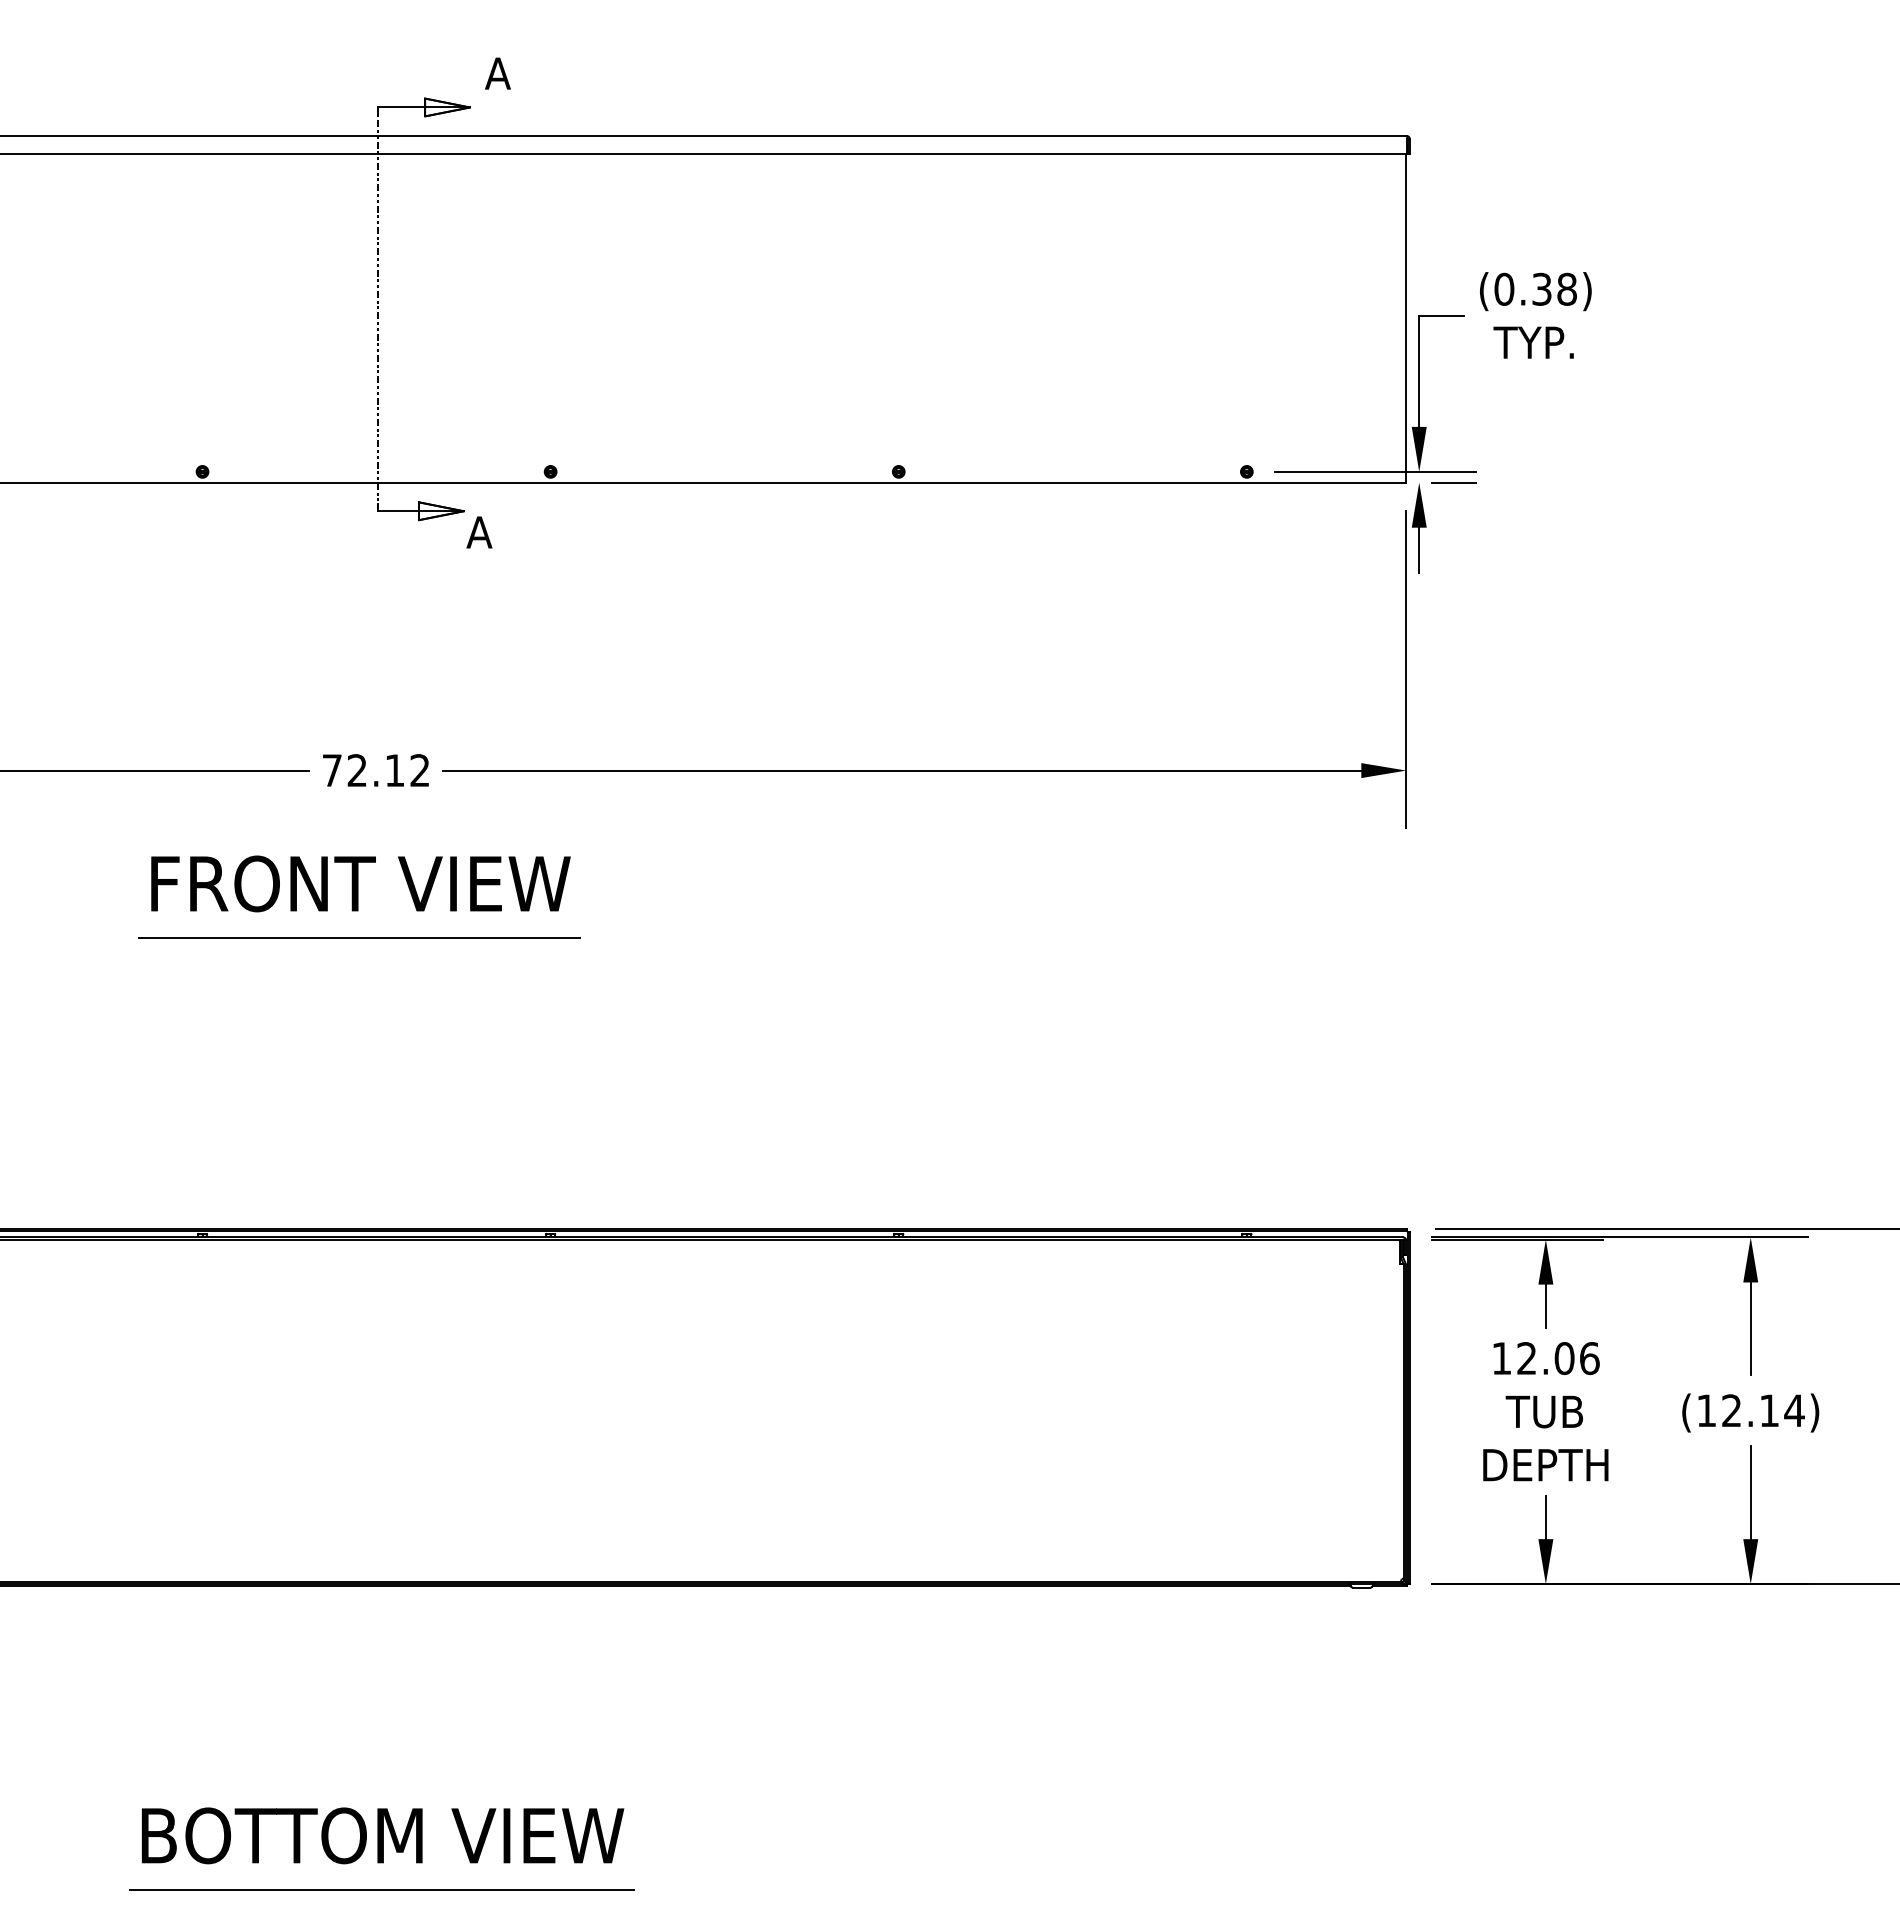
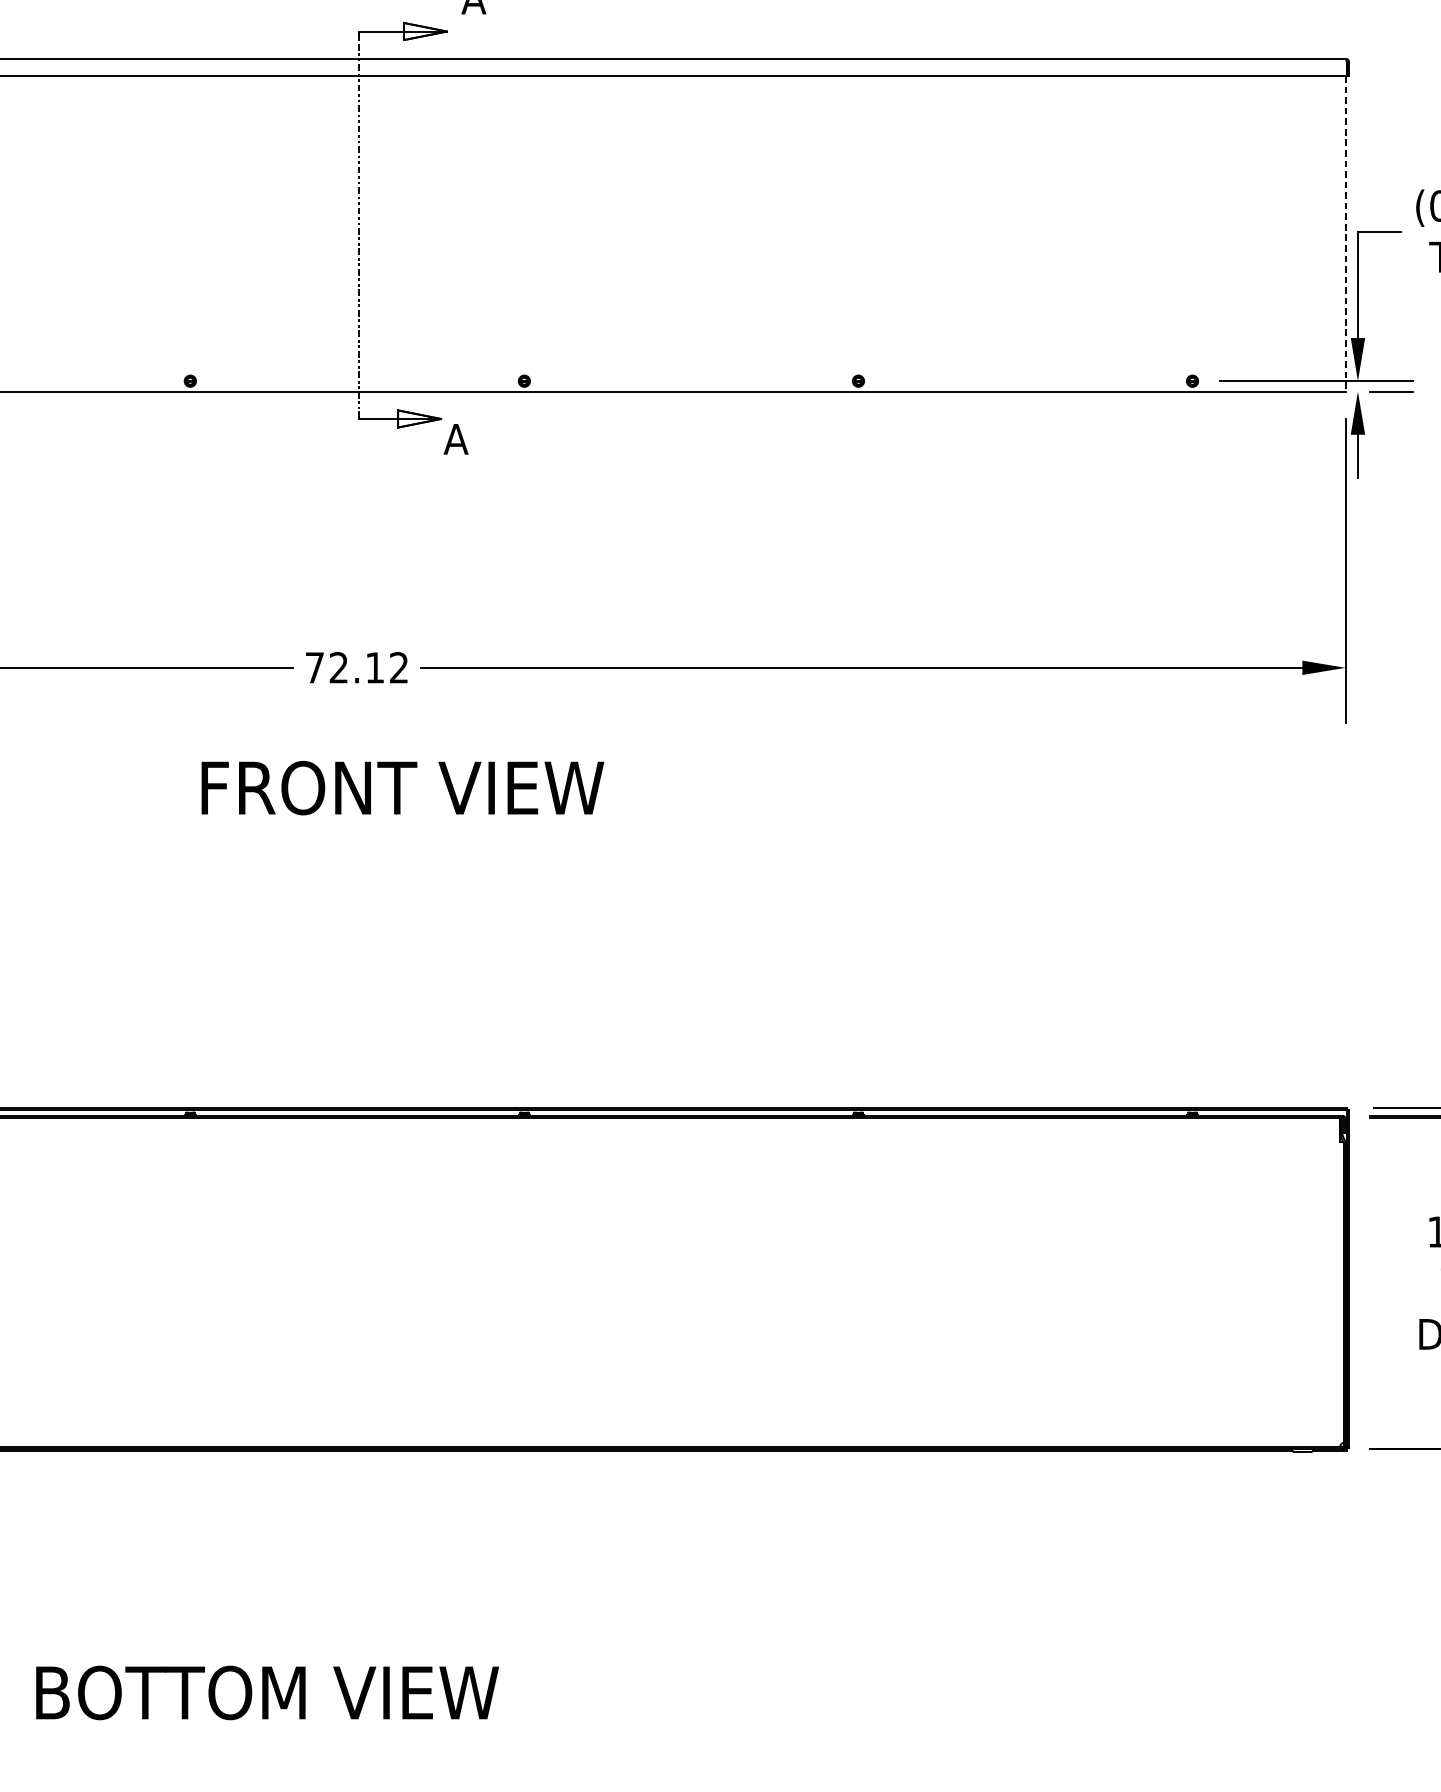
line: (1406, 318) -> (1345, 234), solid -> dashed
text: (360, 883) -> (402, 787), moved
line: (359, 938) -> (341, 828), removed
text: (382, 1835) -> (267, 1692), moved
line: (381, 1890) -> (362, 1742), removed

